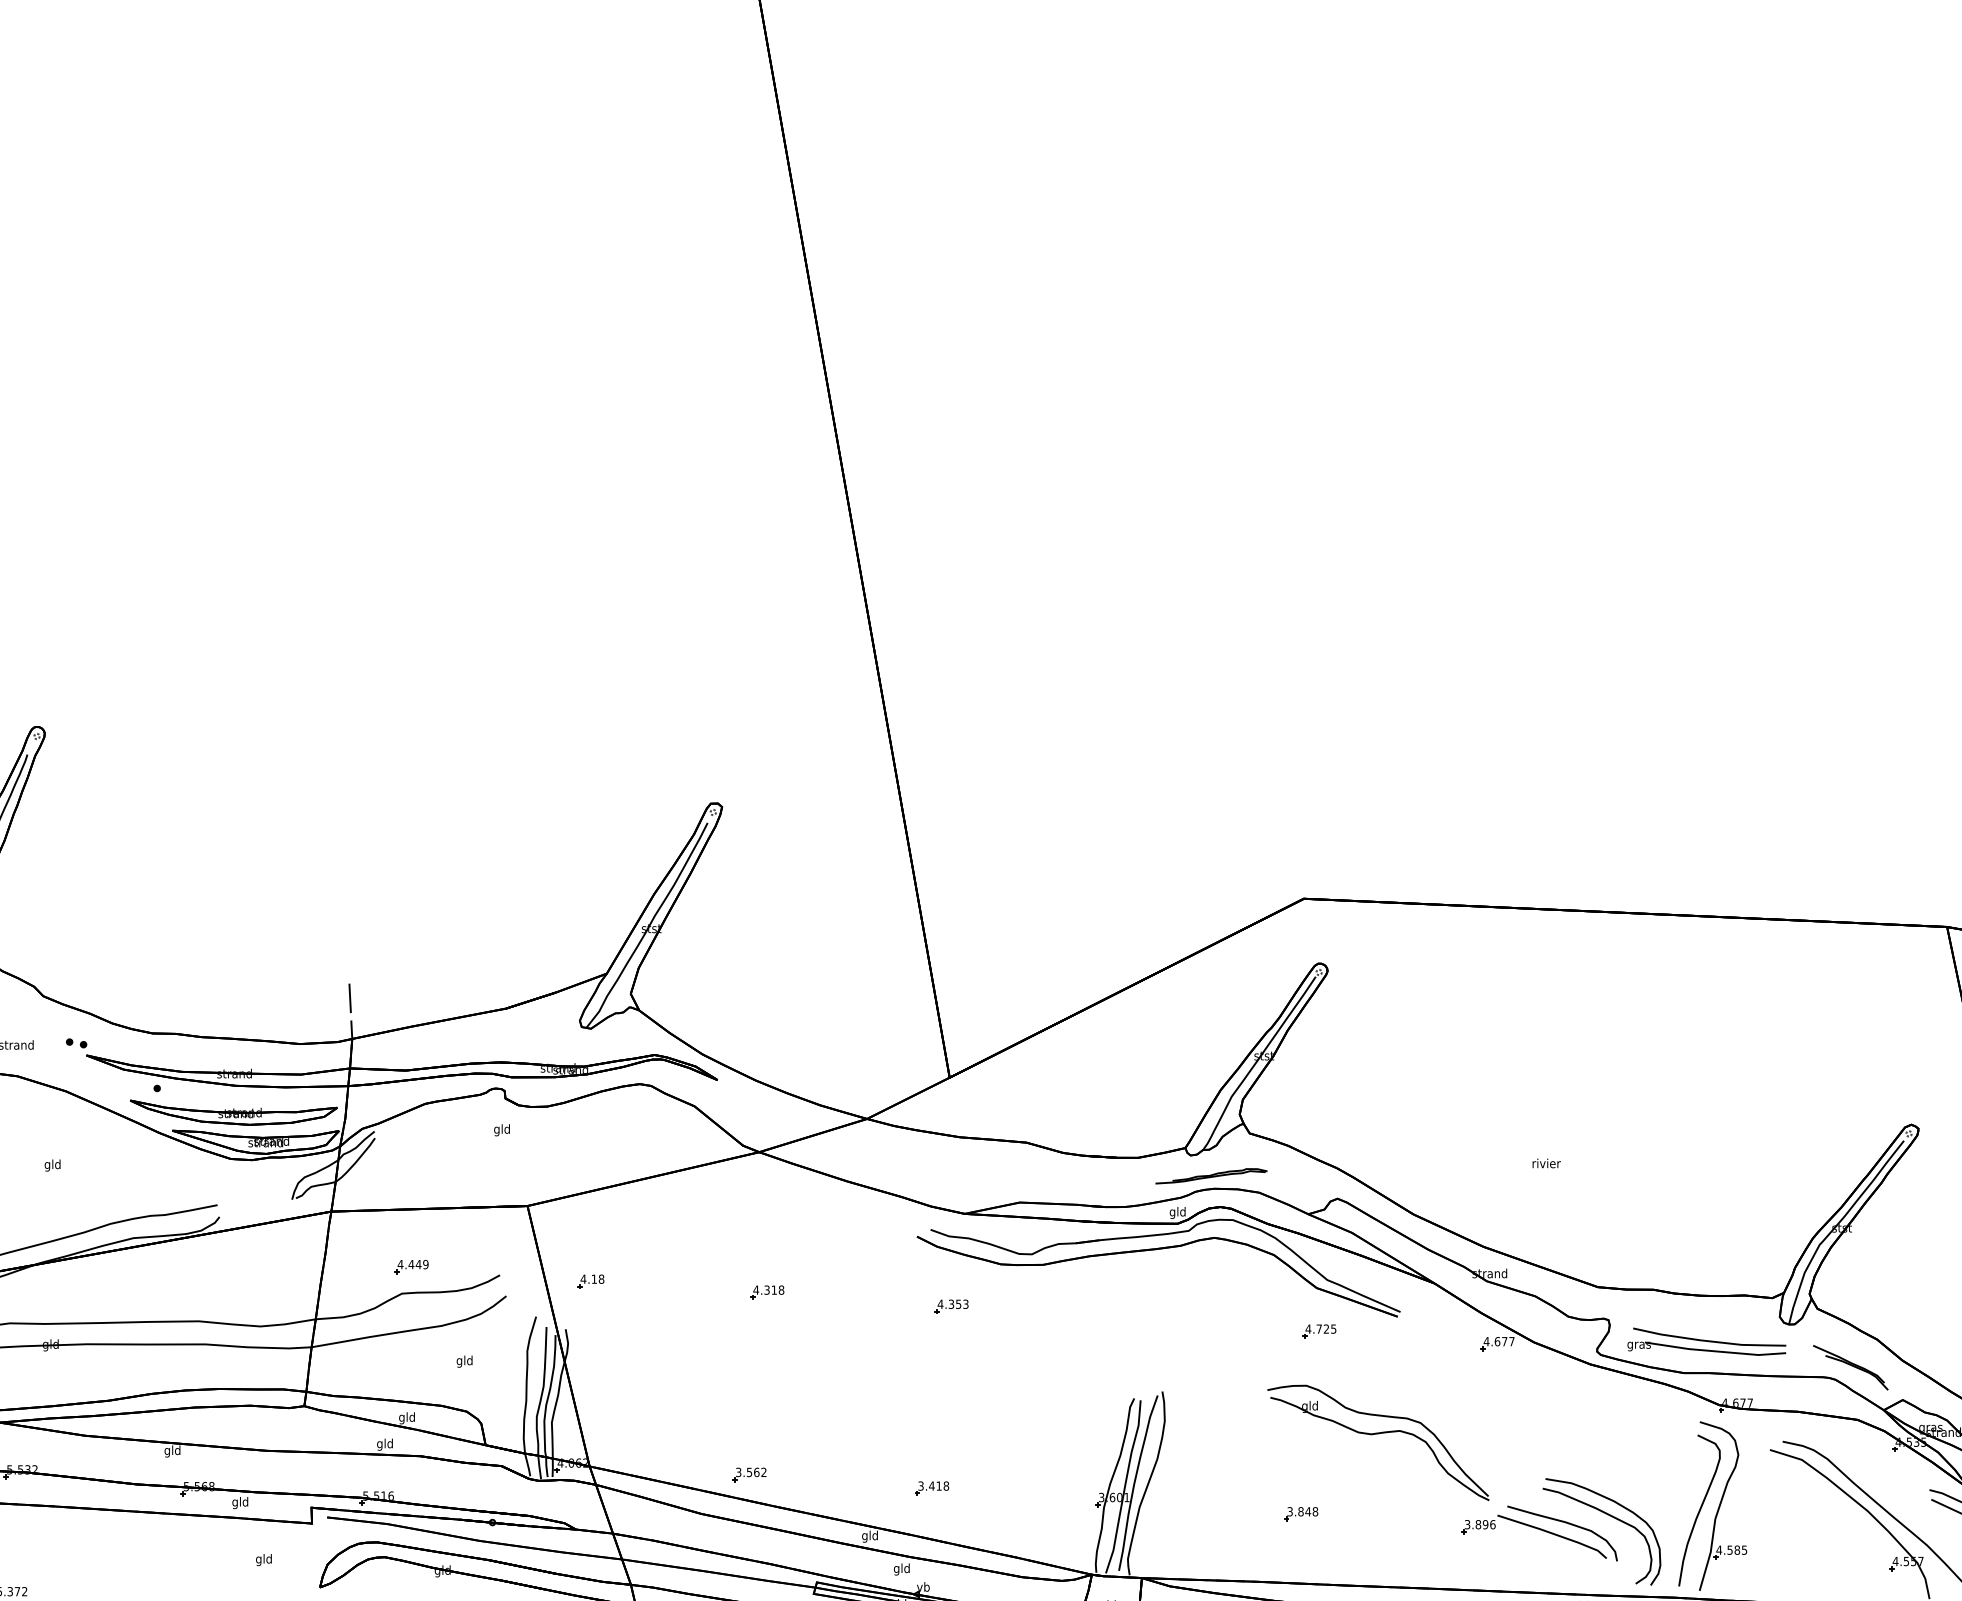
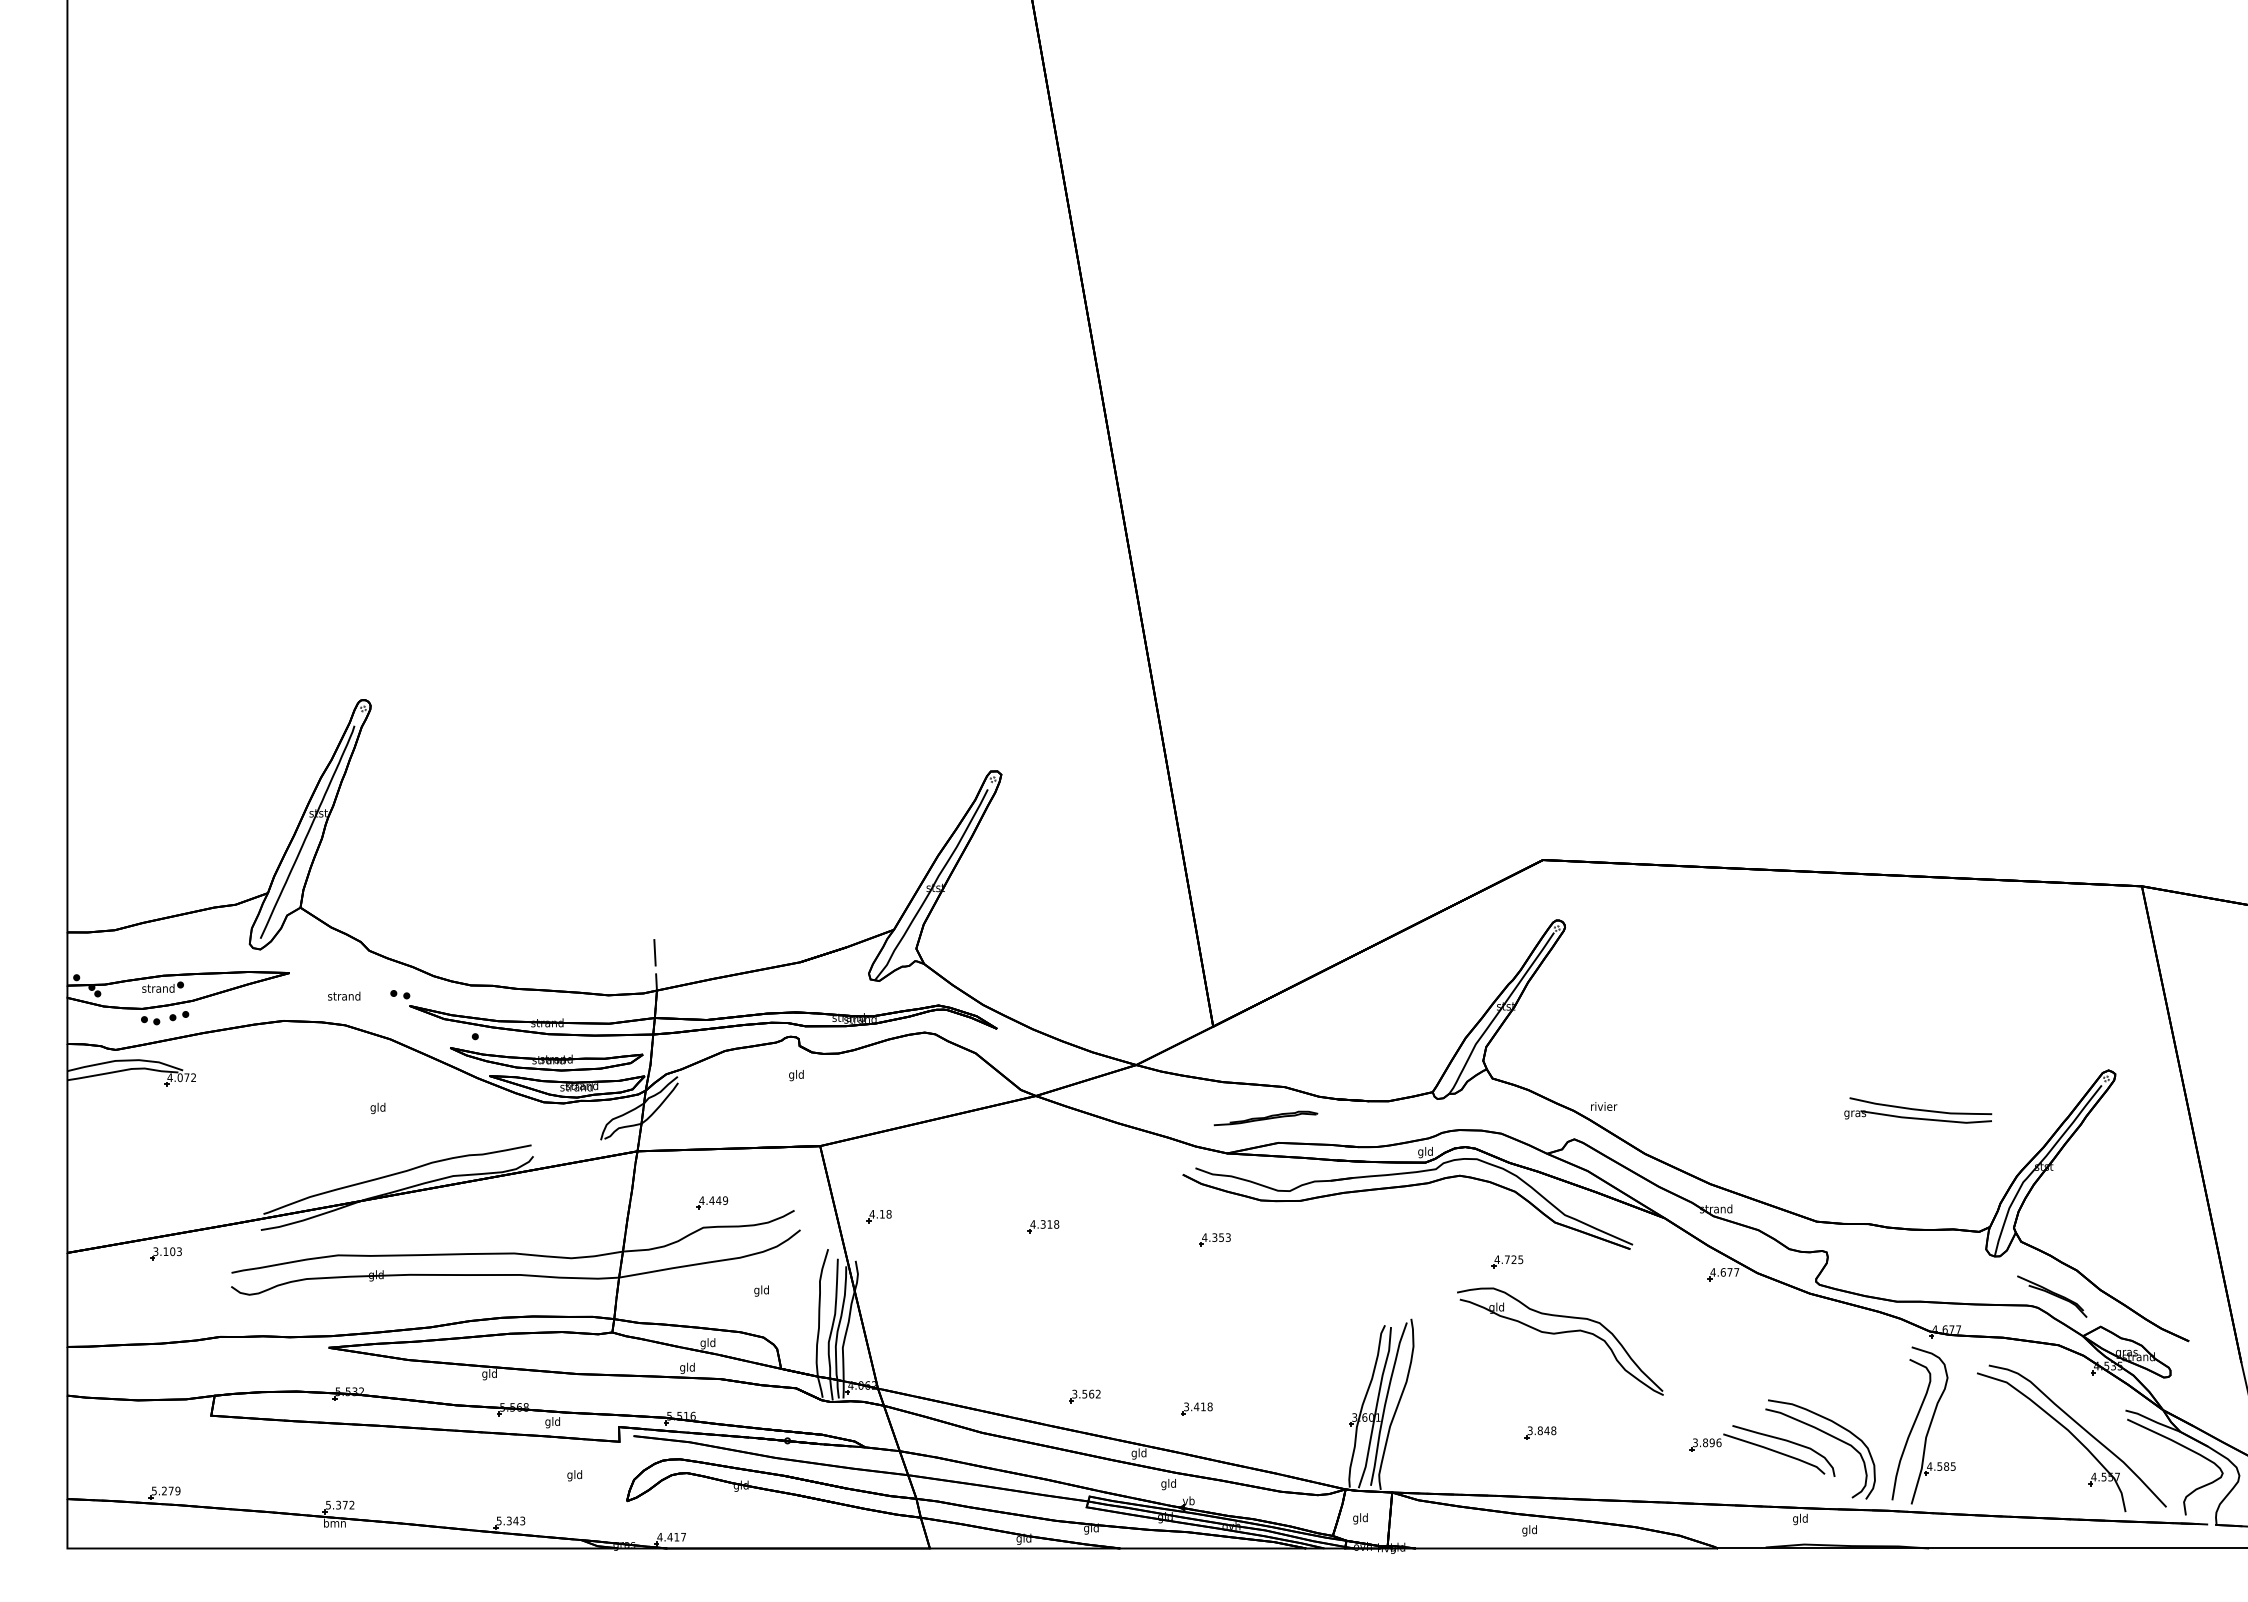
text: (1547, 1163) -> (1604, 1106), moved
part: (1210, 1176) -> (1265, 1118), moved
part: (1319, 1331) -> (1507, 1261), moved
part: (1707, 1341) -> (1918, 1110), moved
part: (1375, 1435) -> (1557, 1334), moved
part: (749, 1474) -> (1084, 1396), moved

